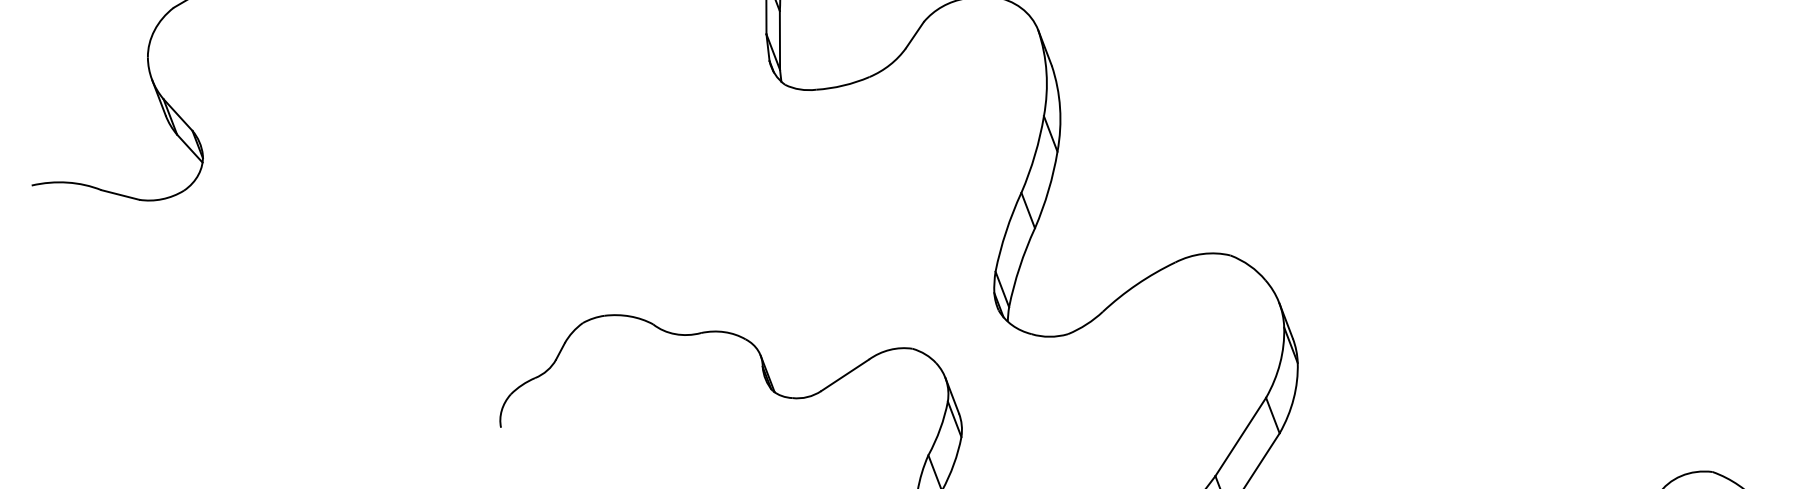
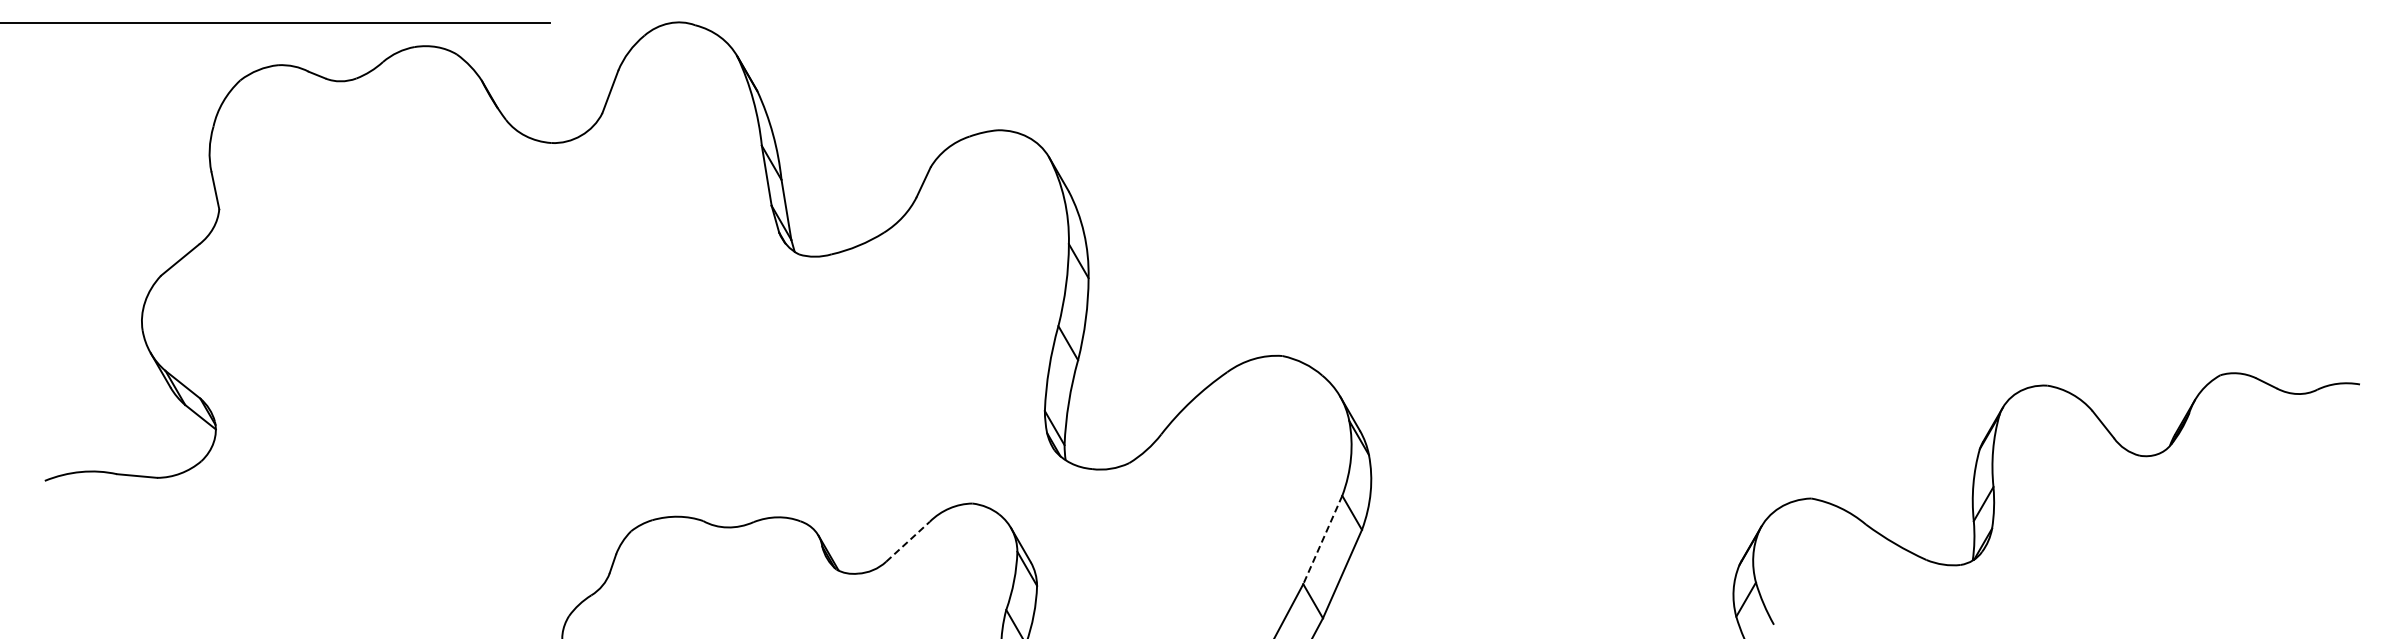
line: (845, 375) -> (908, 541), solid -> dashed
line: (1240, 437) -> (1322, 540), solid -> dashed

